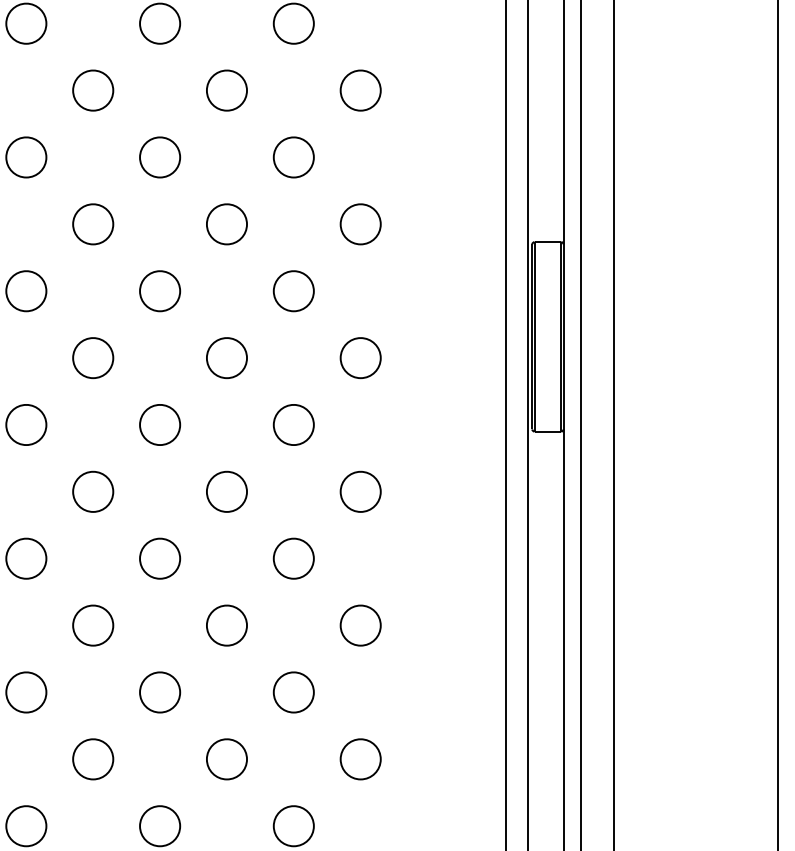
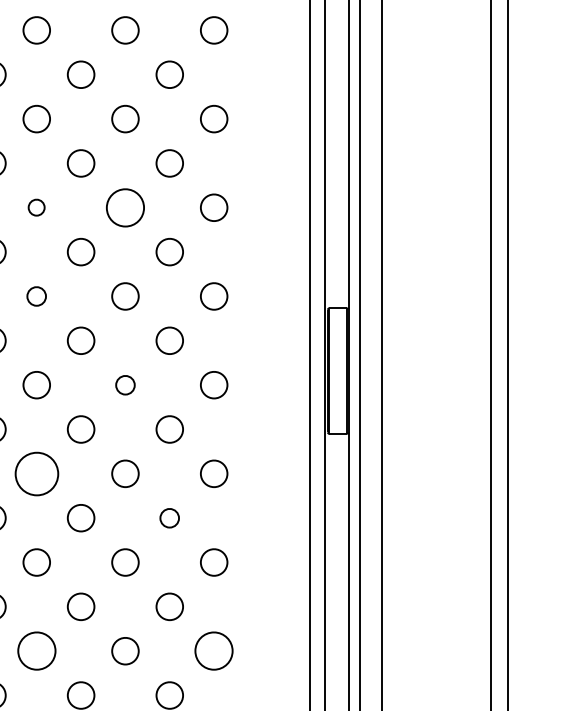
part: (92, 90) -> (36, 207), size x0.6
part: (227, 90) -> (125, 207), size x1.4
part: (92, 224) -> (36, 296), size x0.7
part: (227, 358) -> (125, 385), size x0.7
part: (92, 491) -> (36, 473), size x1.6
part: (293, 559) -> (169, 518), size x0.7
part: (92, 759) -> (36, 651), size x1.4
part: (361, 759) -> (214, 651), size x1.4

